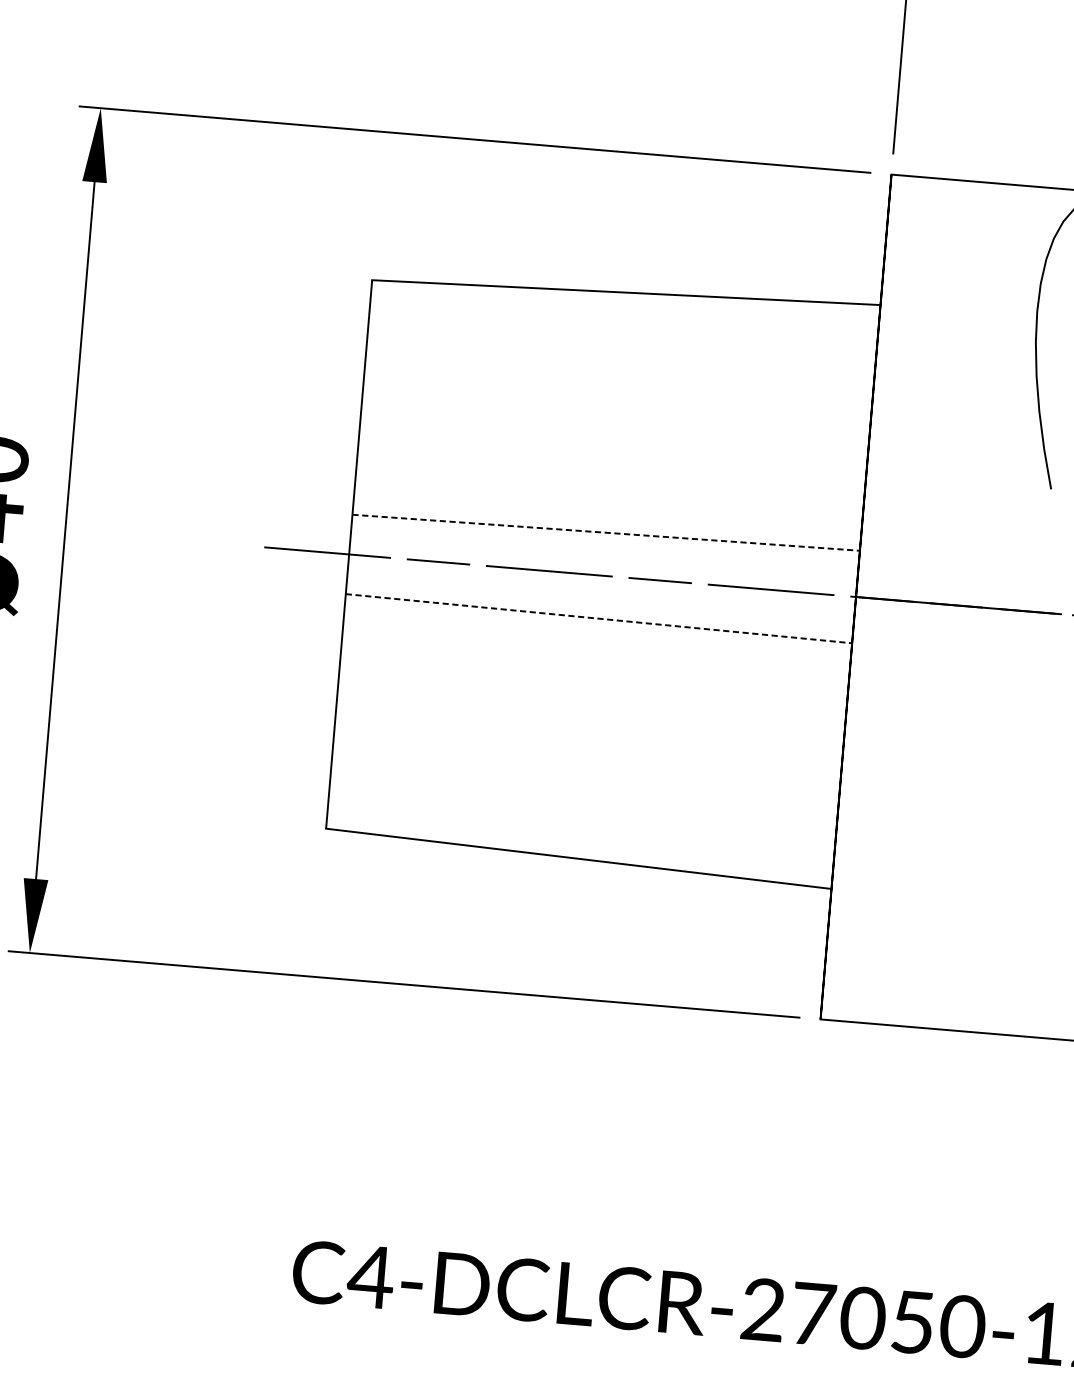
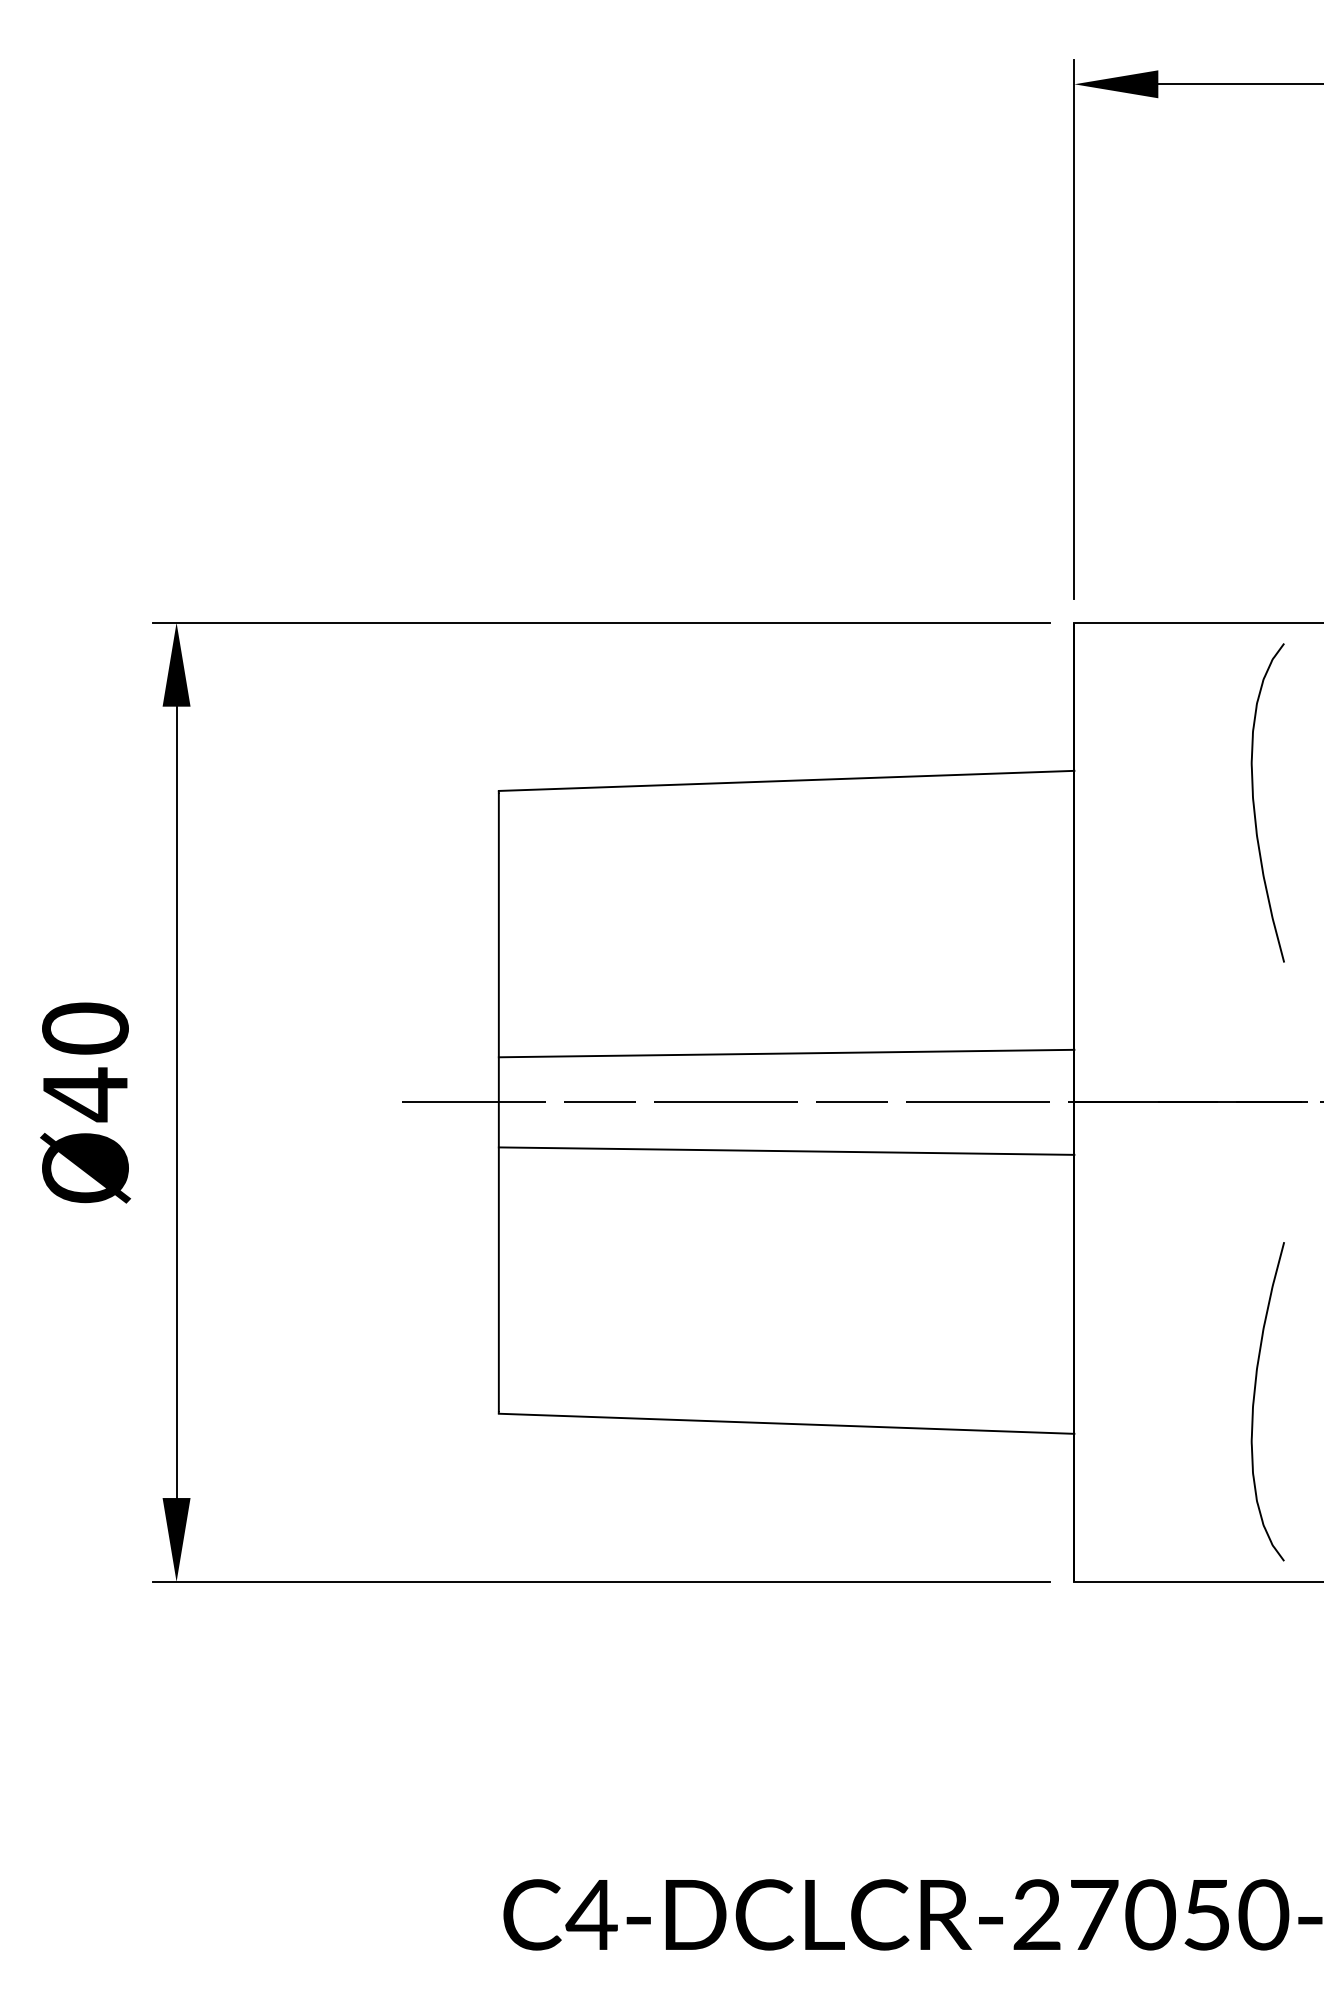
line: (606, 532) -> (786, 1053), dashed -> solid
line: (598, 619) -> (786, 1151), dashed -> solid
curve: (992, 873) -> (1254, 1401), added

